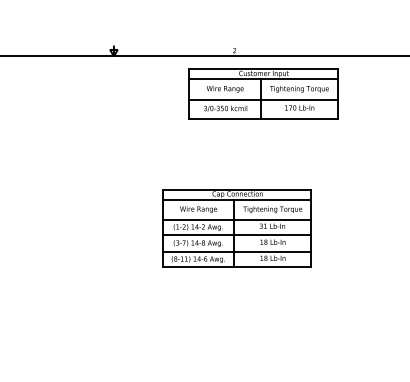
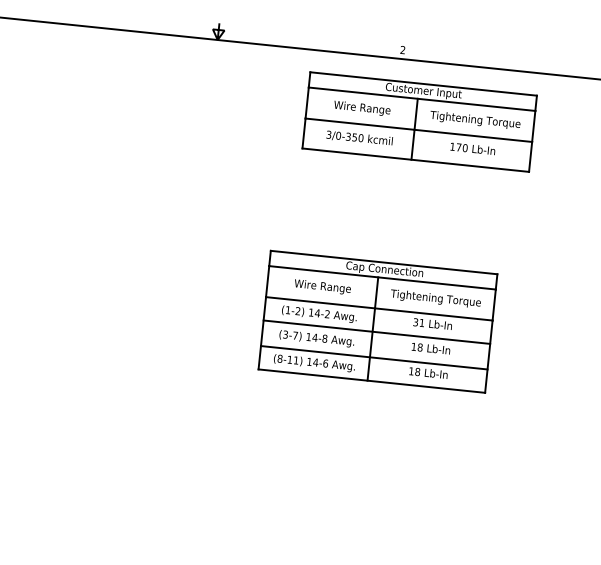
part: (263, 93) -> (419, 121), moved

